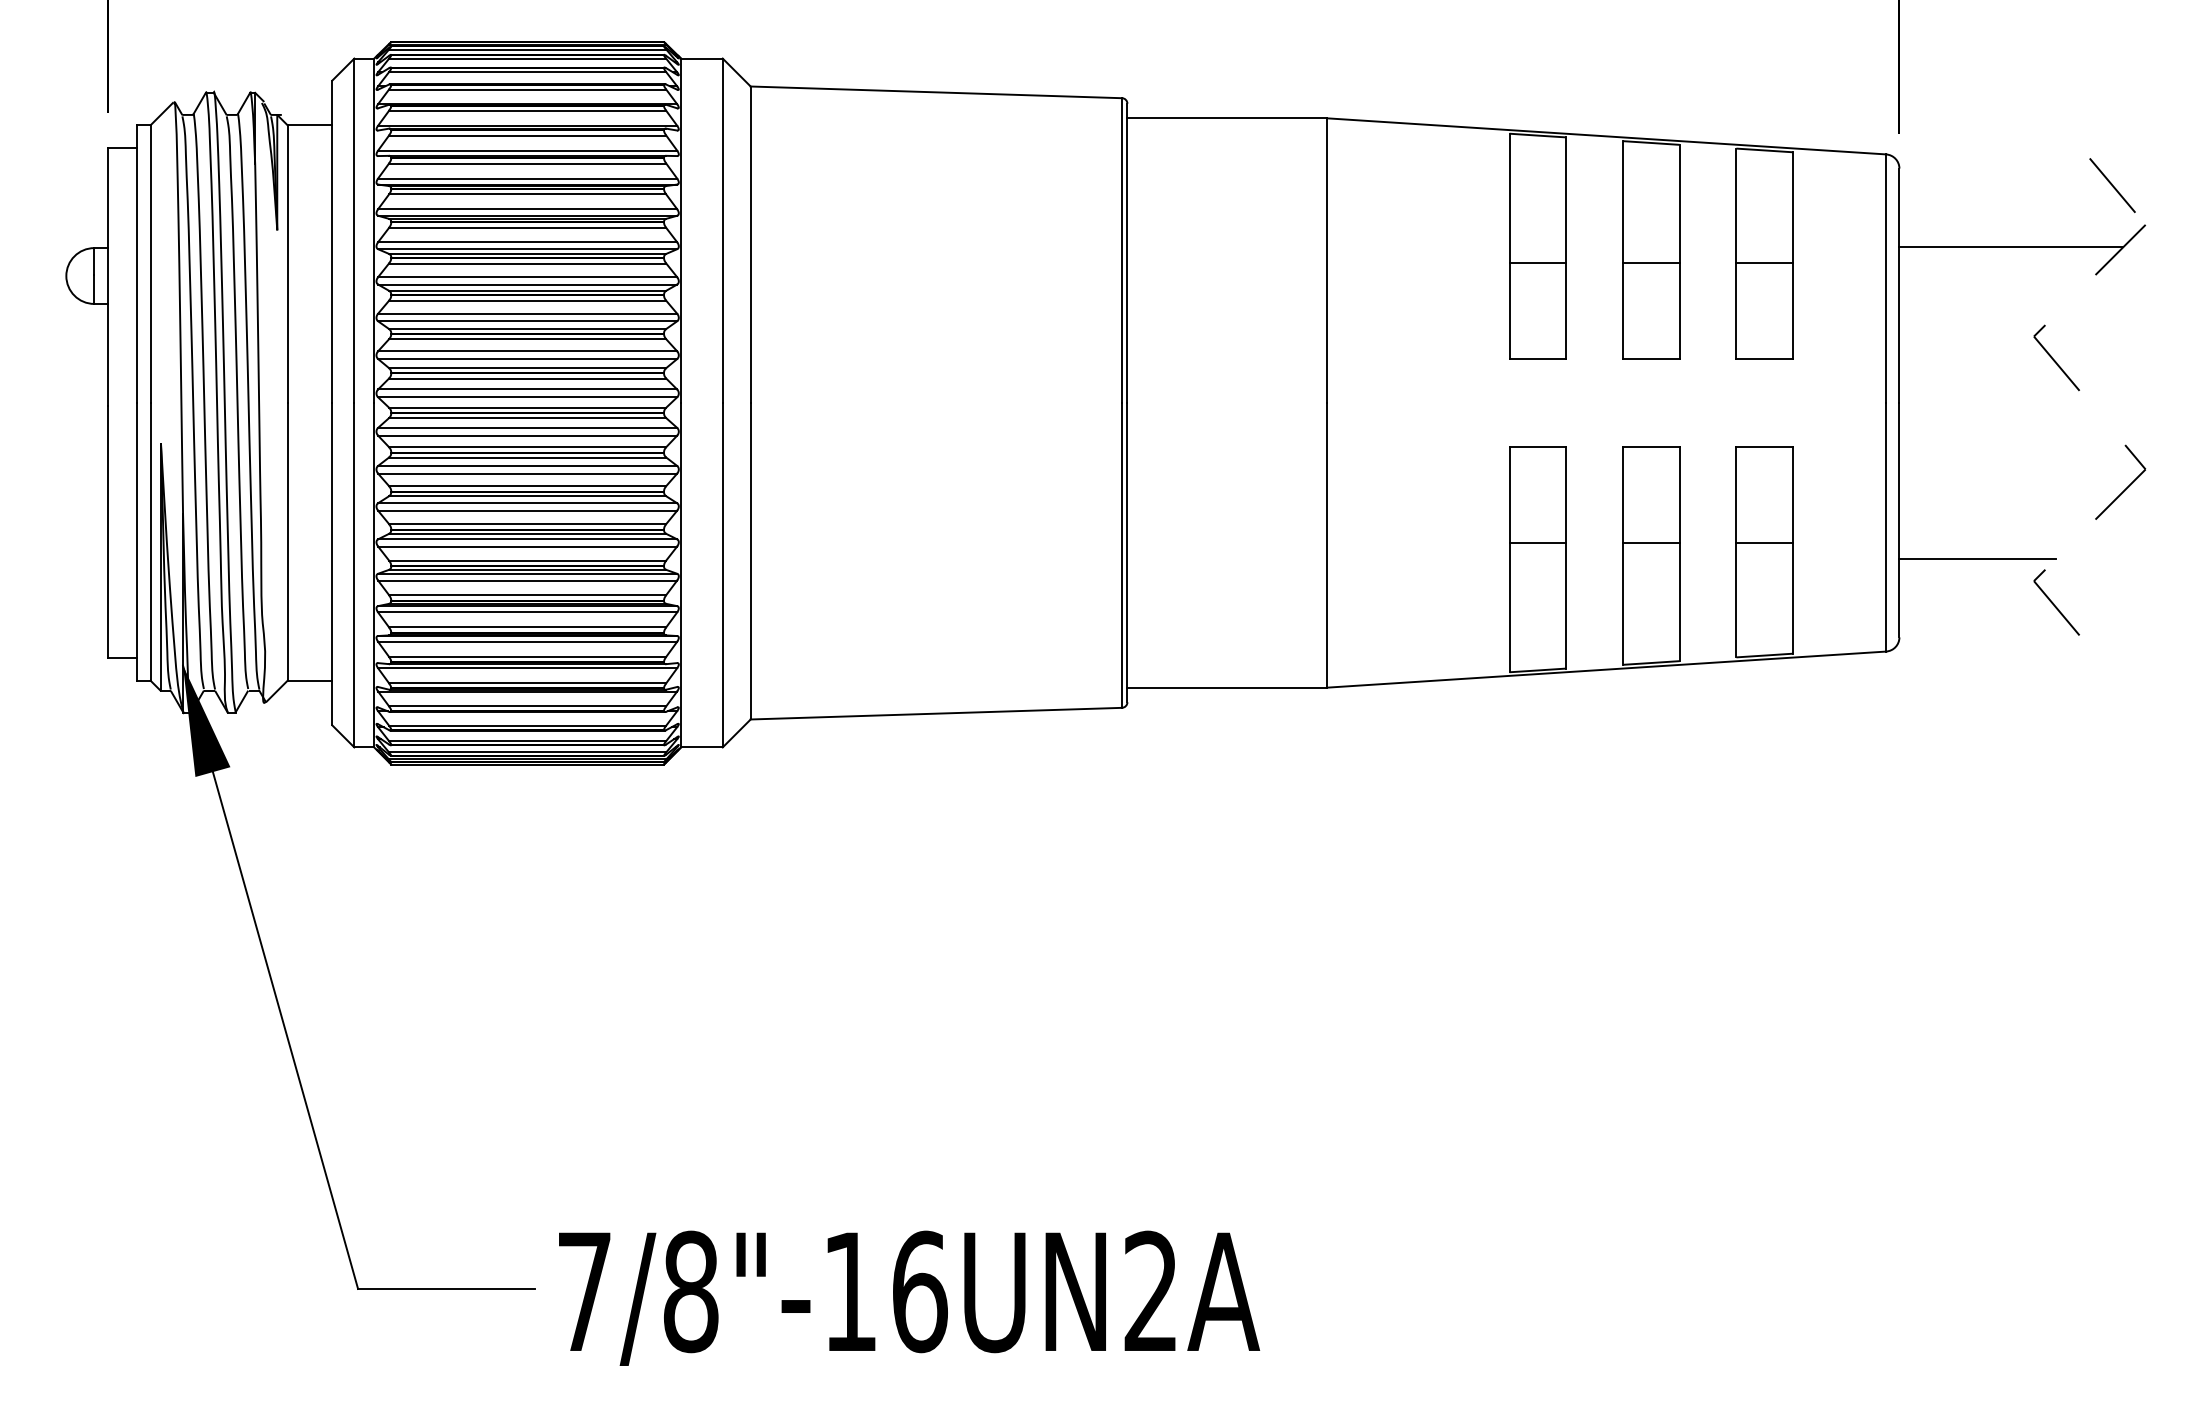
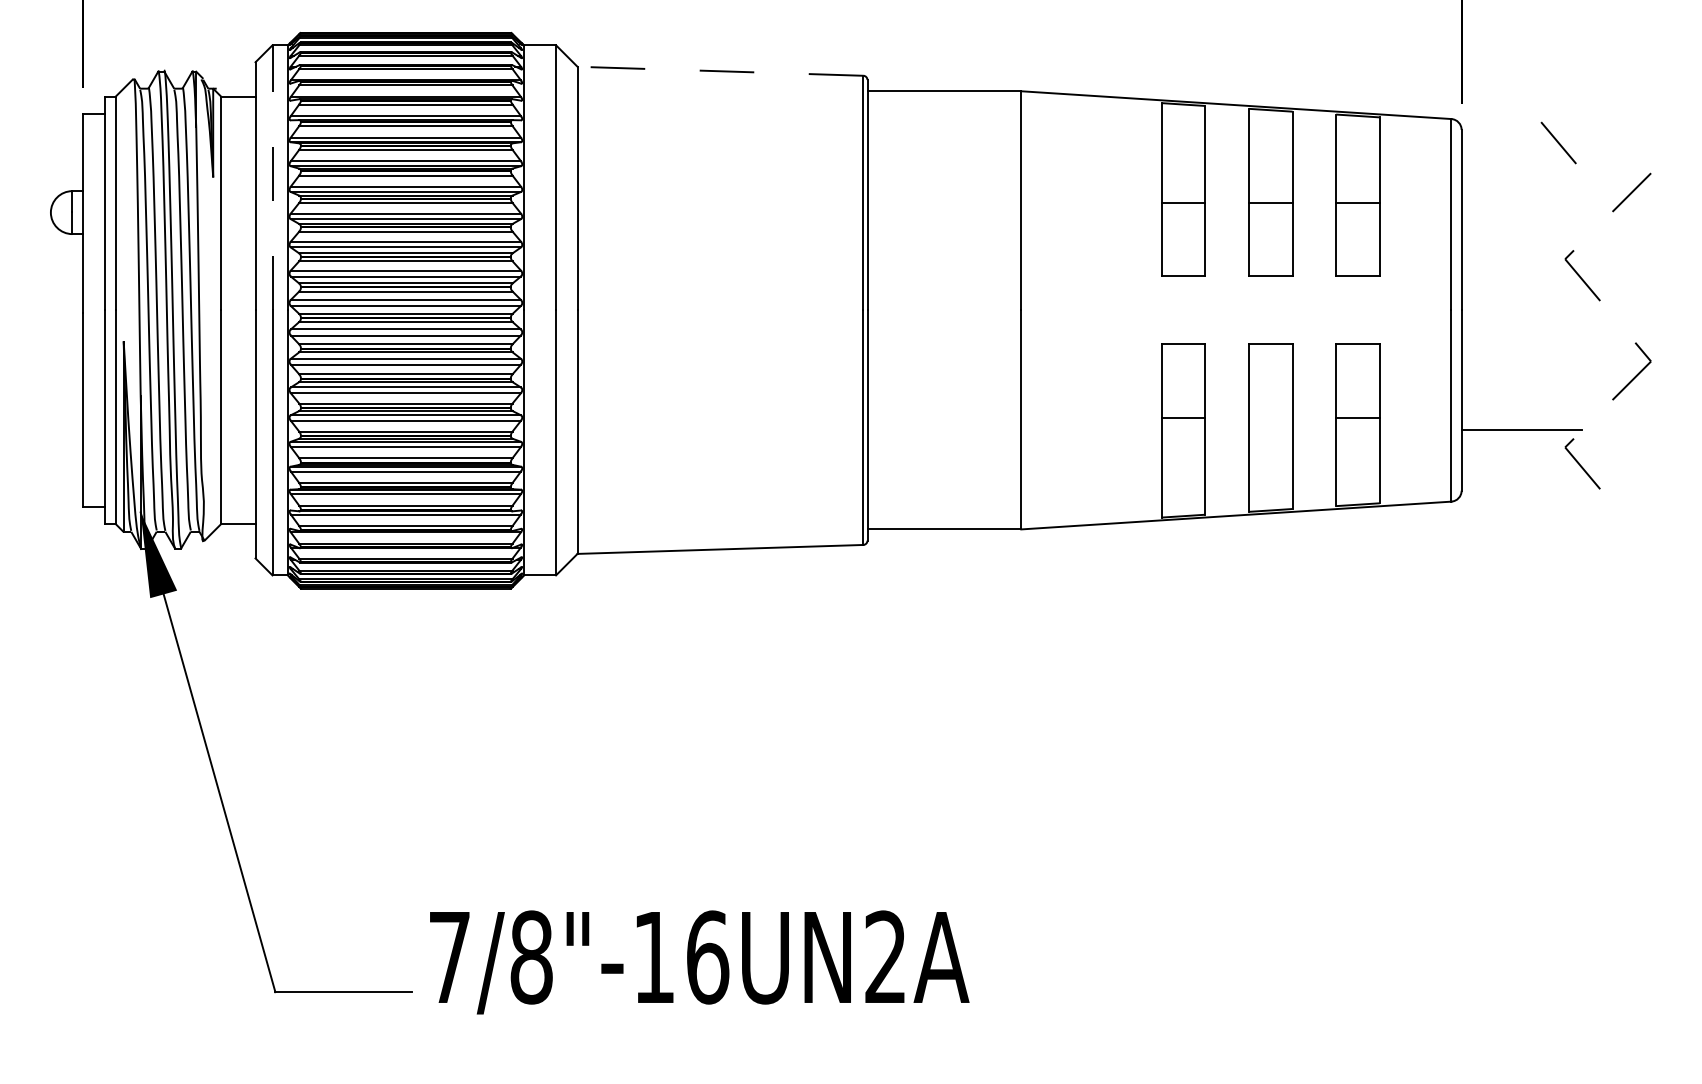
line: (936, 92) -> (720, 71), solid -> dashed
line: (2112, 185) -> (1558, 142), moved
line: (354, 230) -> (272, 177), solid -> dashed
line: (2011, 247) -> (1547, 190), removed
line: (1650, 542) -> (1270, 417), removed
text: (909, 1297) -> (699, 961), moved

